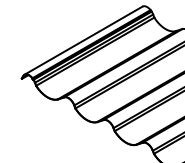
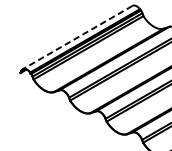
line: (83, 40) -> (77, 37), solid -> dashed

